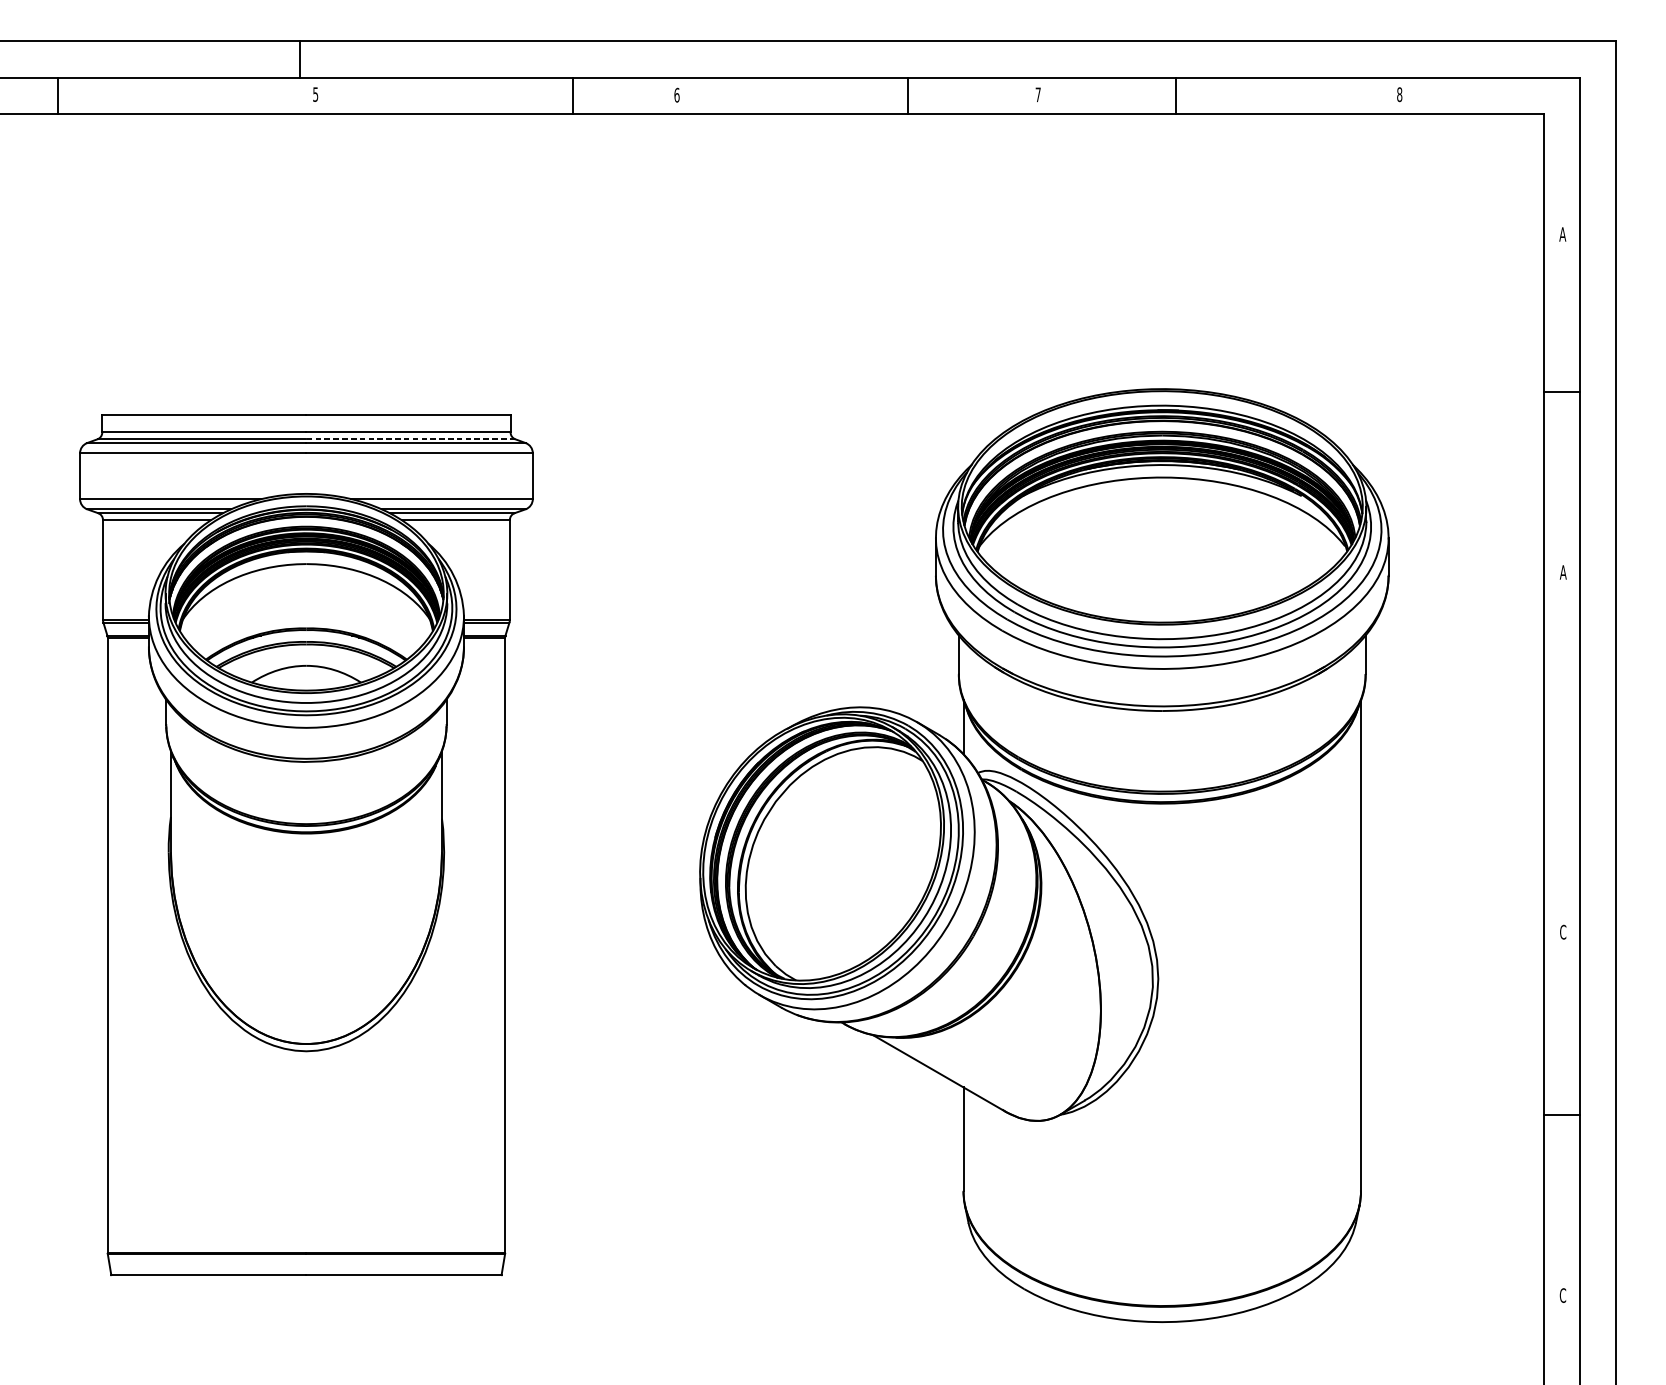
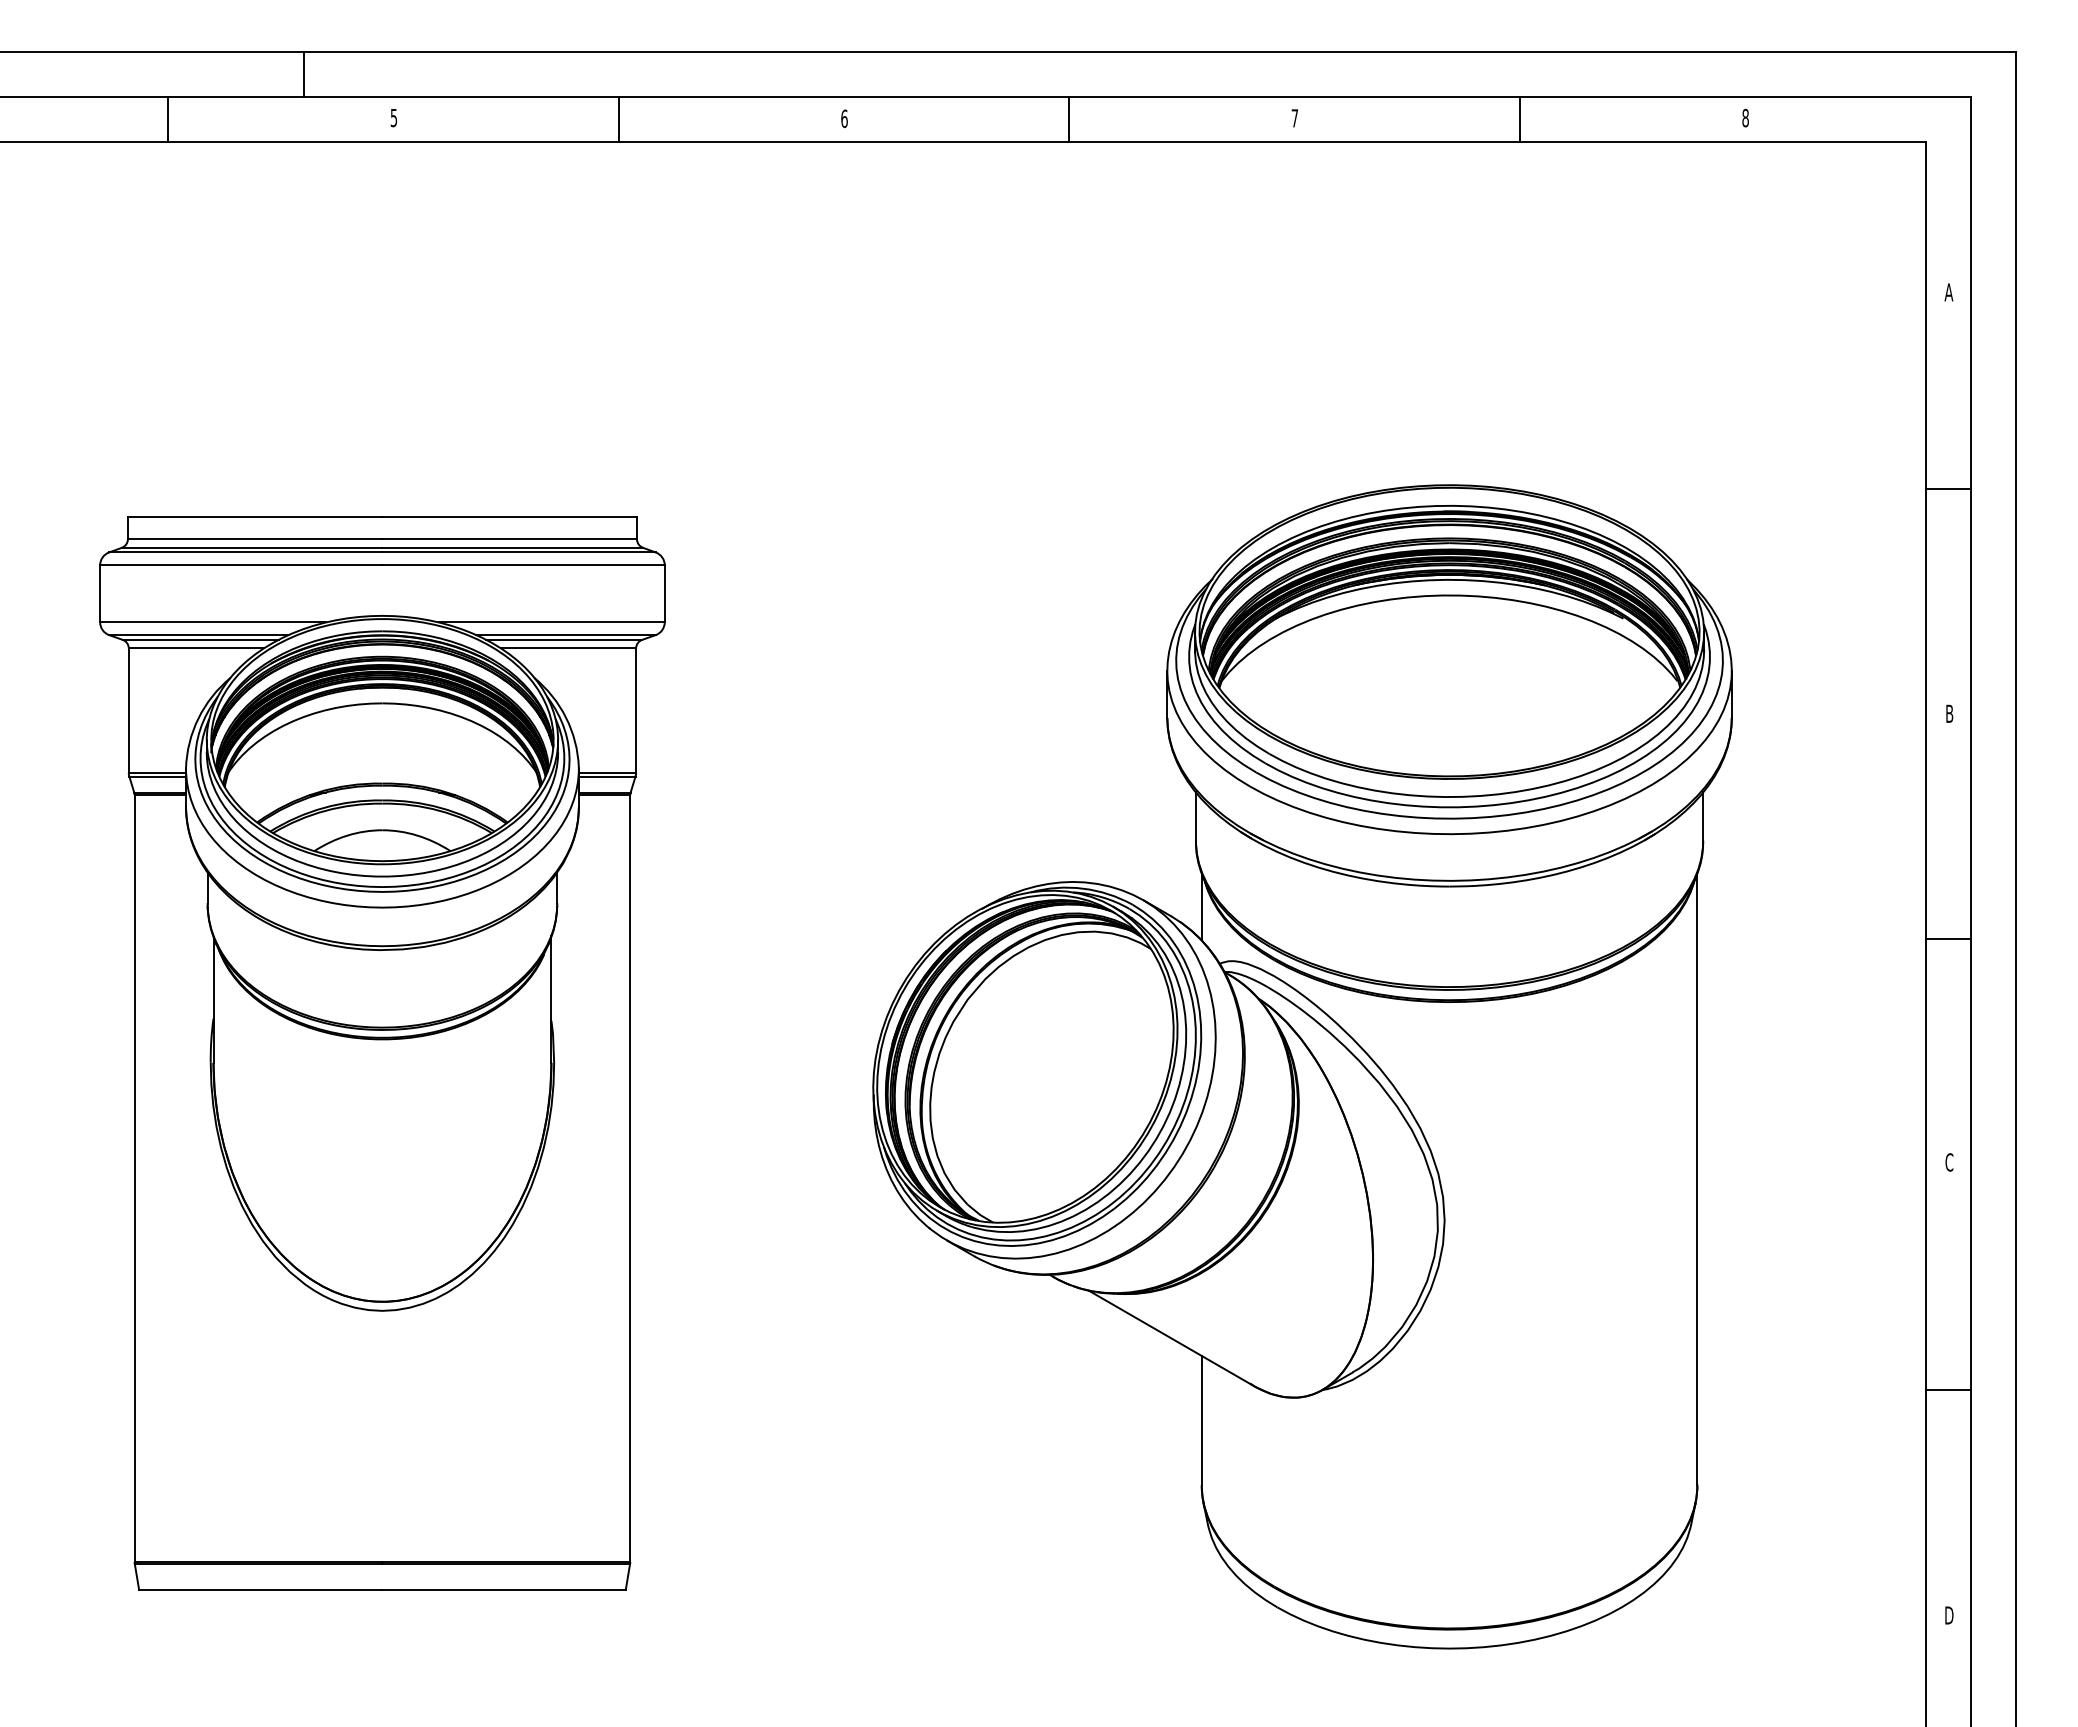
line: (300, 58) -> (303, 73), moved
line: (57, 95) -> (168, 118), moved
line: (572, 95) -> (618, 118), moved
line: (907, 95) -> (1069, 118), moved
line: (1176, 95) -> (1520, 118), moved
line: (410, 439) -> (512, 547), dashed -> solid
text: (1563, 572) -> (1949, 713), A -> B
line: (1561, 753) -> (1947, 939), added
text: (1563, 1295) -> (1949, 1615), C -> D

